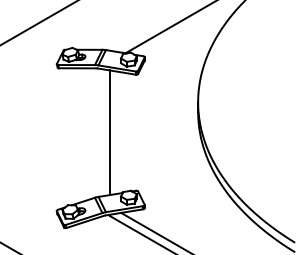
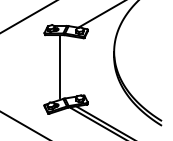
line: (109, 131) -> (59, 66), moved

